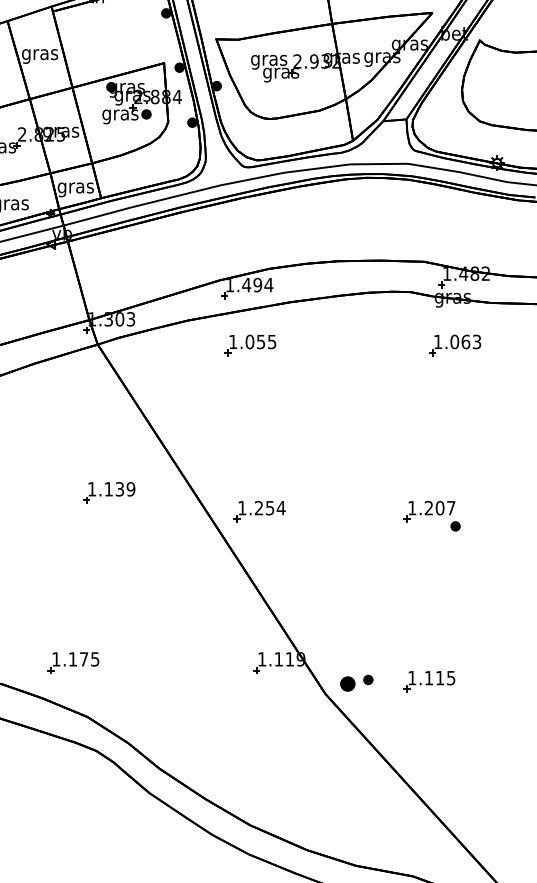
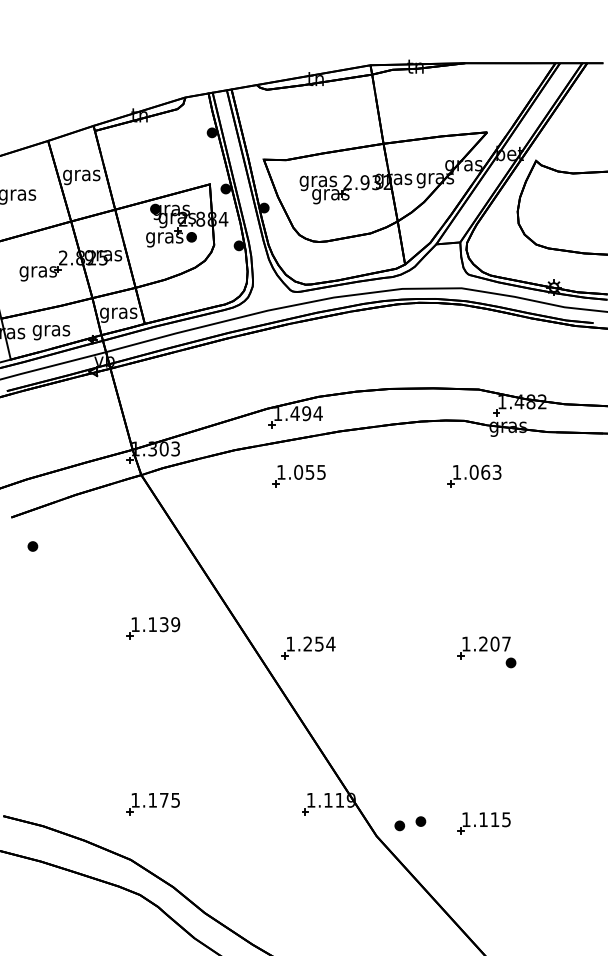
part: (455, 344) -> (474, 475), moved
part: (72, 663) -> (152, 804), moved
part: (347, 683) -> (399, 825), size x0.62

